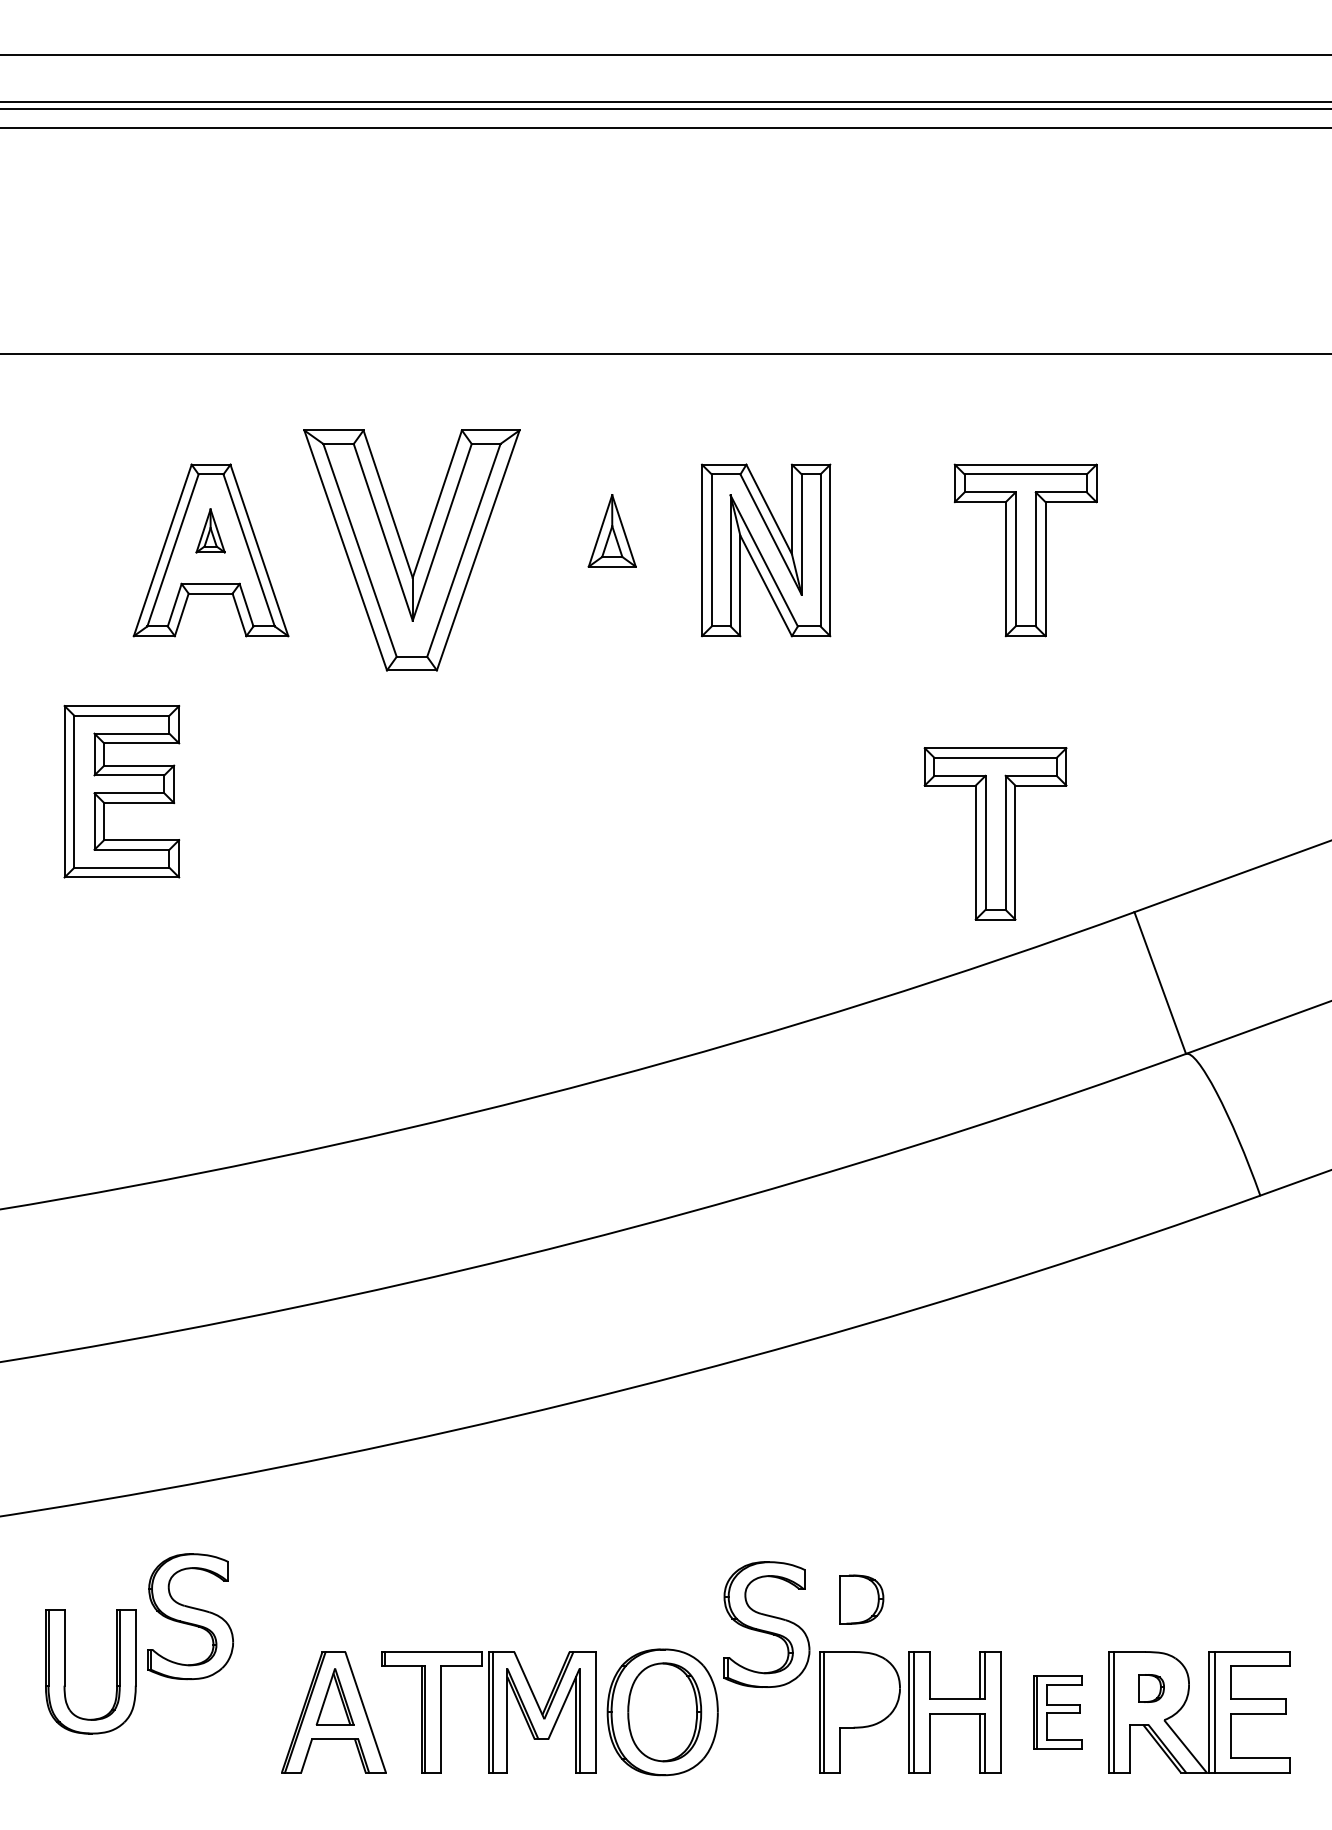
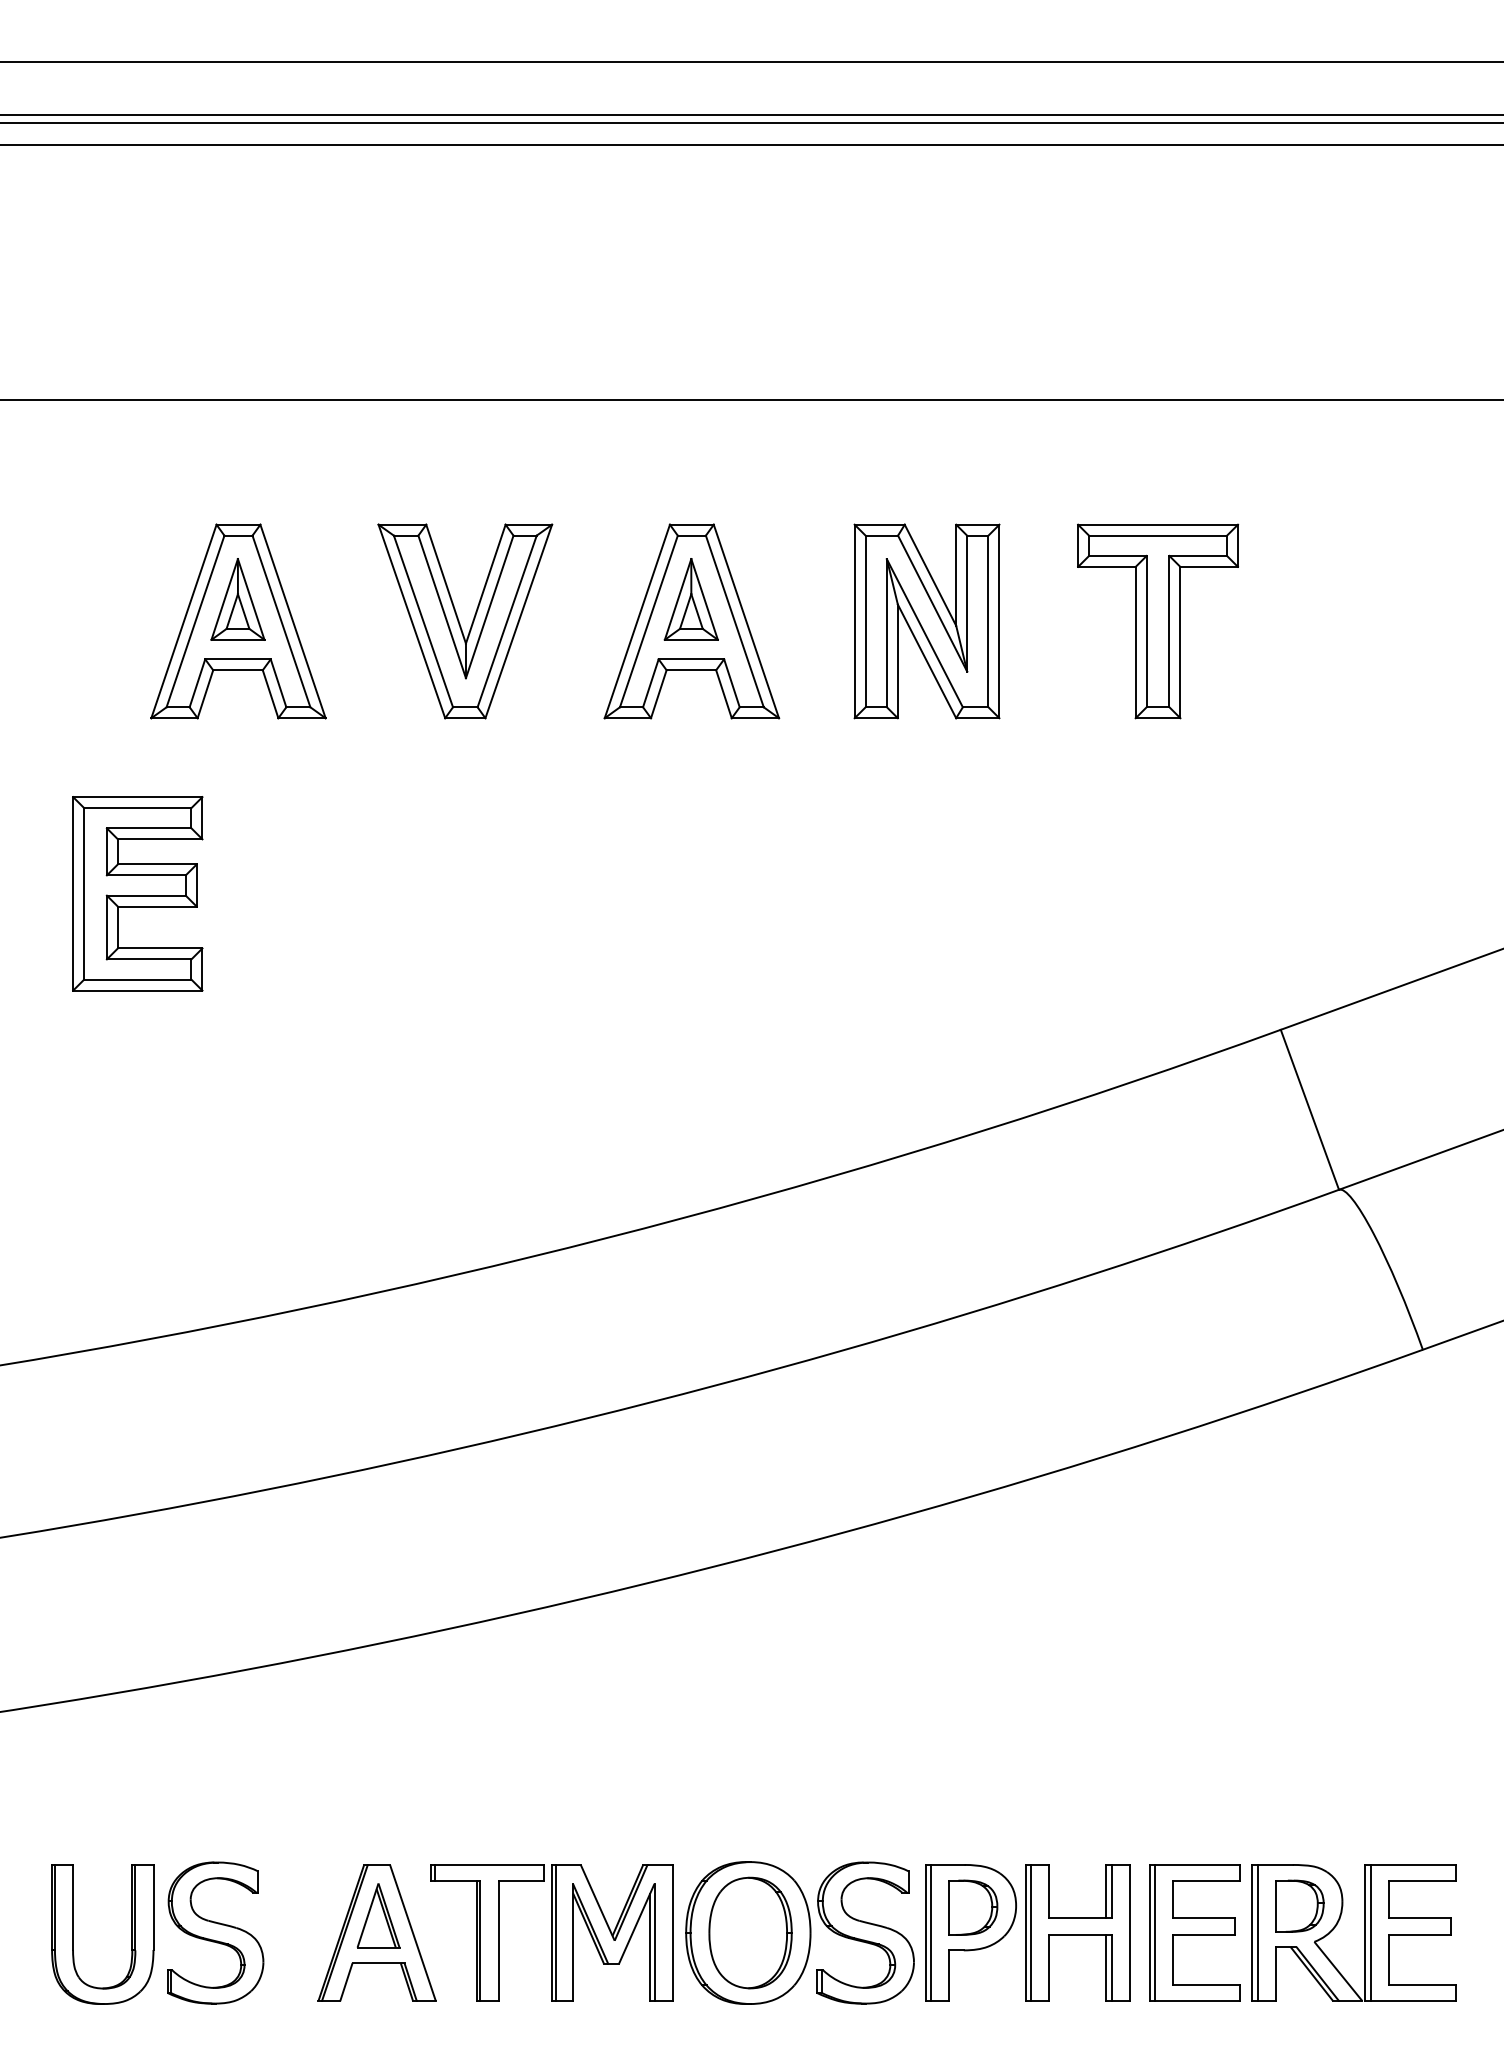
part: (210, 530) -> (237, 599), size x1.67
part: (412, 550) -> (465, 621), size x0.71
part: (612, 550) -> (691, 621), added
part: (765, 550) -> (926, 621), moved
part: (995, 833) -> (1124, 941), removed
part: (862, 1599) -> (973, 1907), moved
part: (190, 1616) -> (215, 1932), moved
part: (766, 1624) -> (865, 1932), moved
part: (64, 1672) -> (73, 1934), moved
part: (1151, 1687) -> (1299, 1905), size x1.67
part: (1058, 1711) -> (1194, 1932), size x1.67

